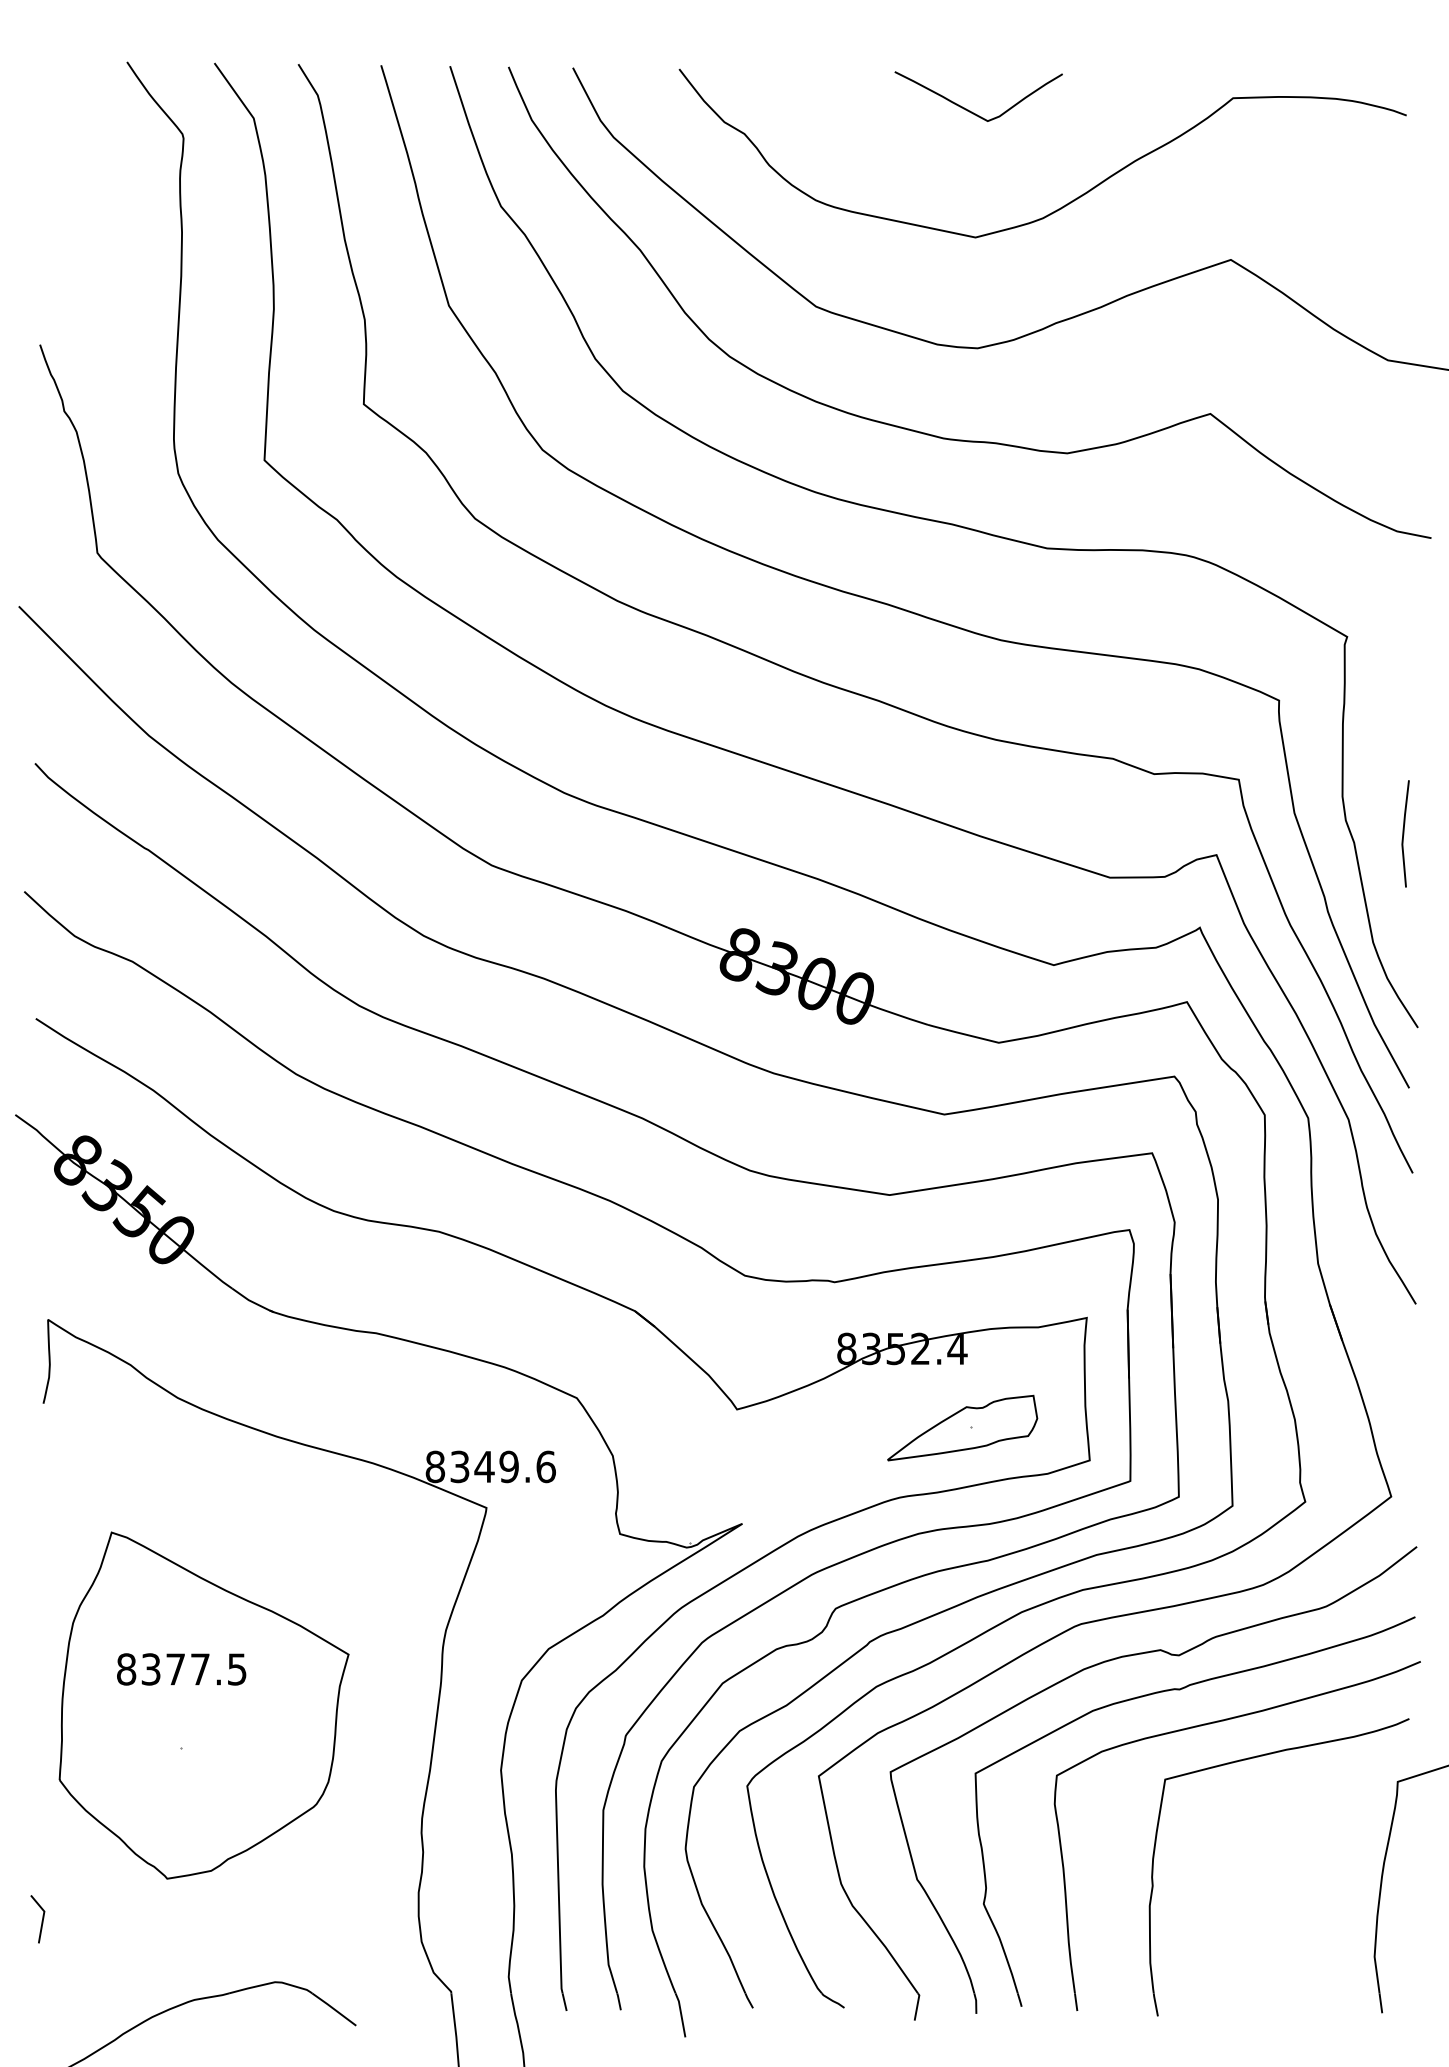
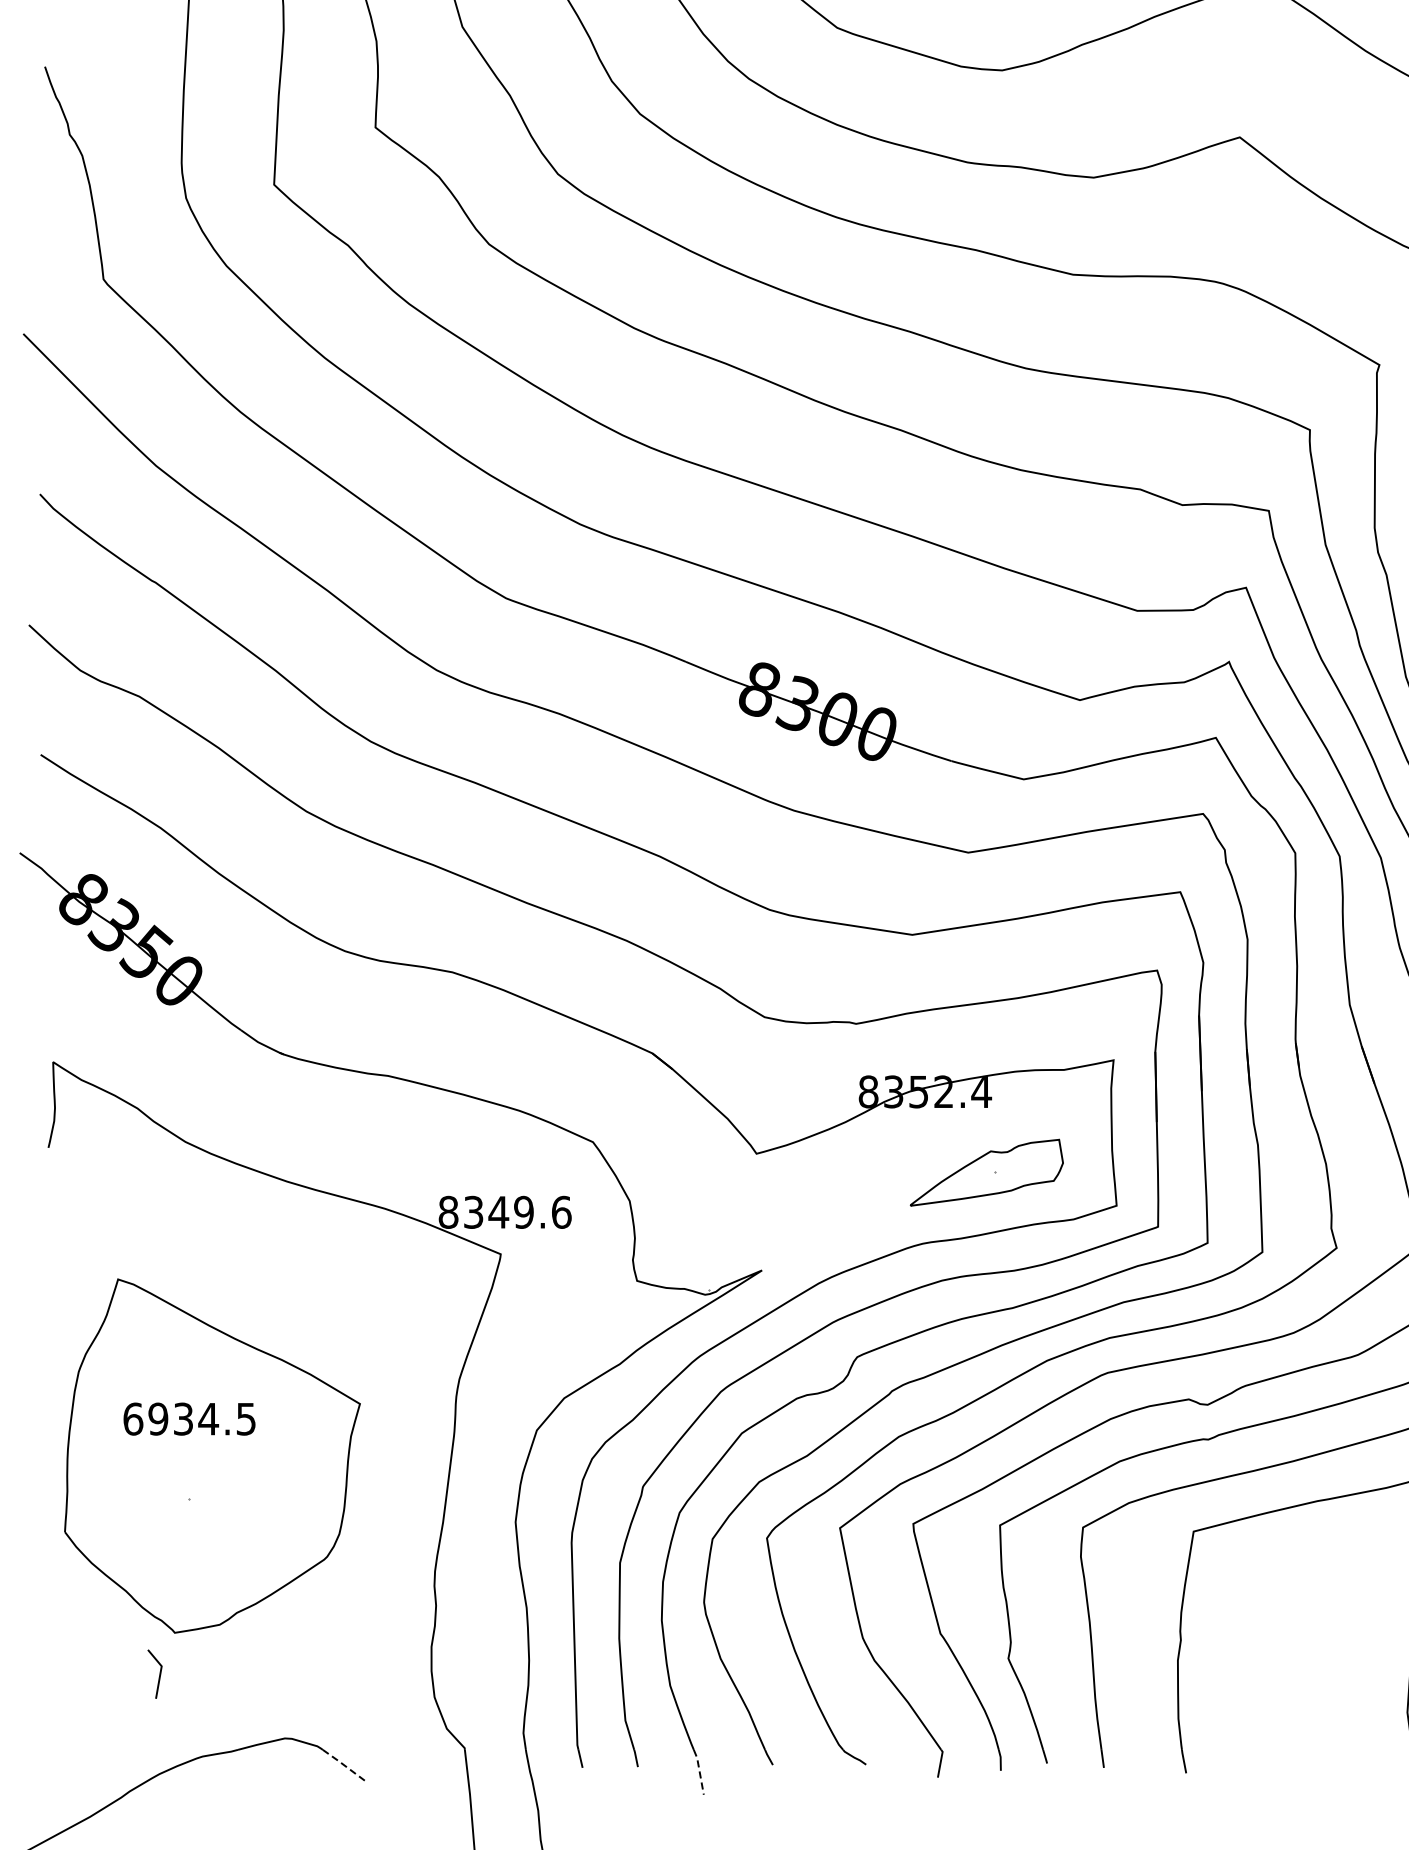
text: (163, 1669) -> (171, 1419), 8377.5 -> 6934.5
line: (41, 1920) -> (158, 1675), moved
line: (334, 2009) -> (345, 1766), solid -> dashed
line: (681, 2014) -> (699, 1771), solid -> dashed

